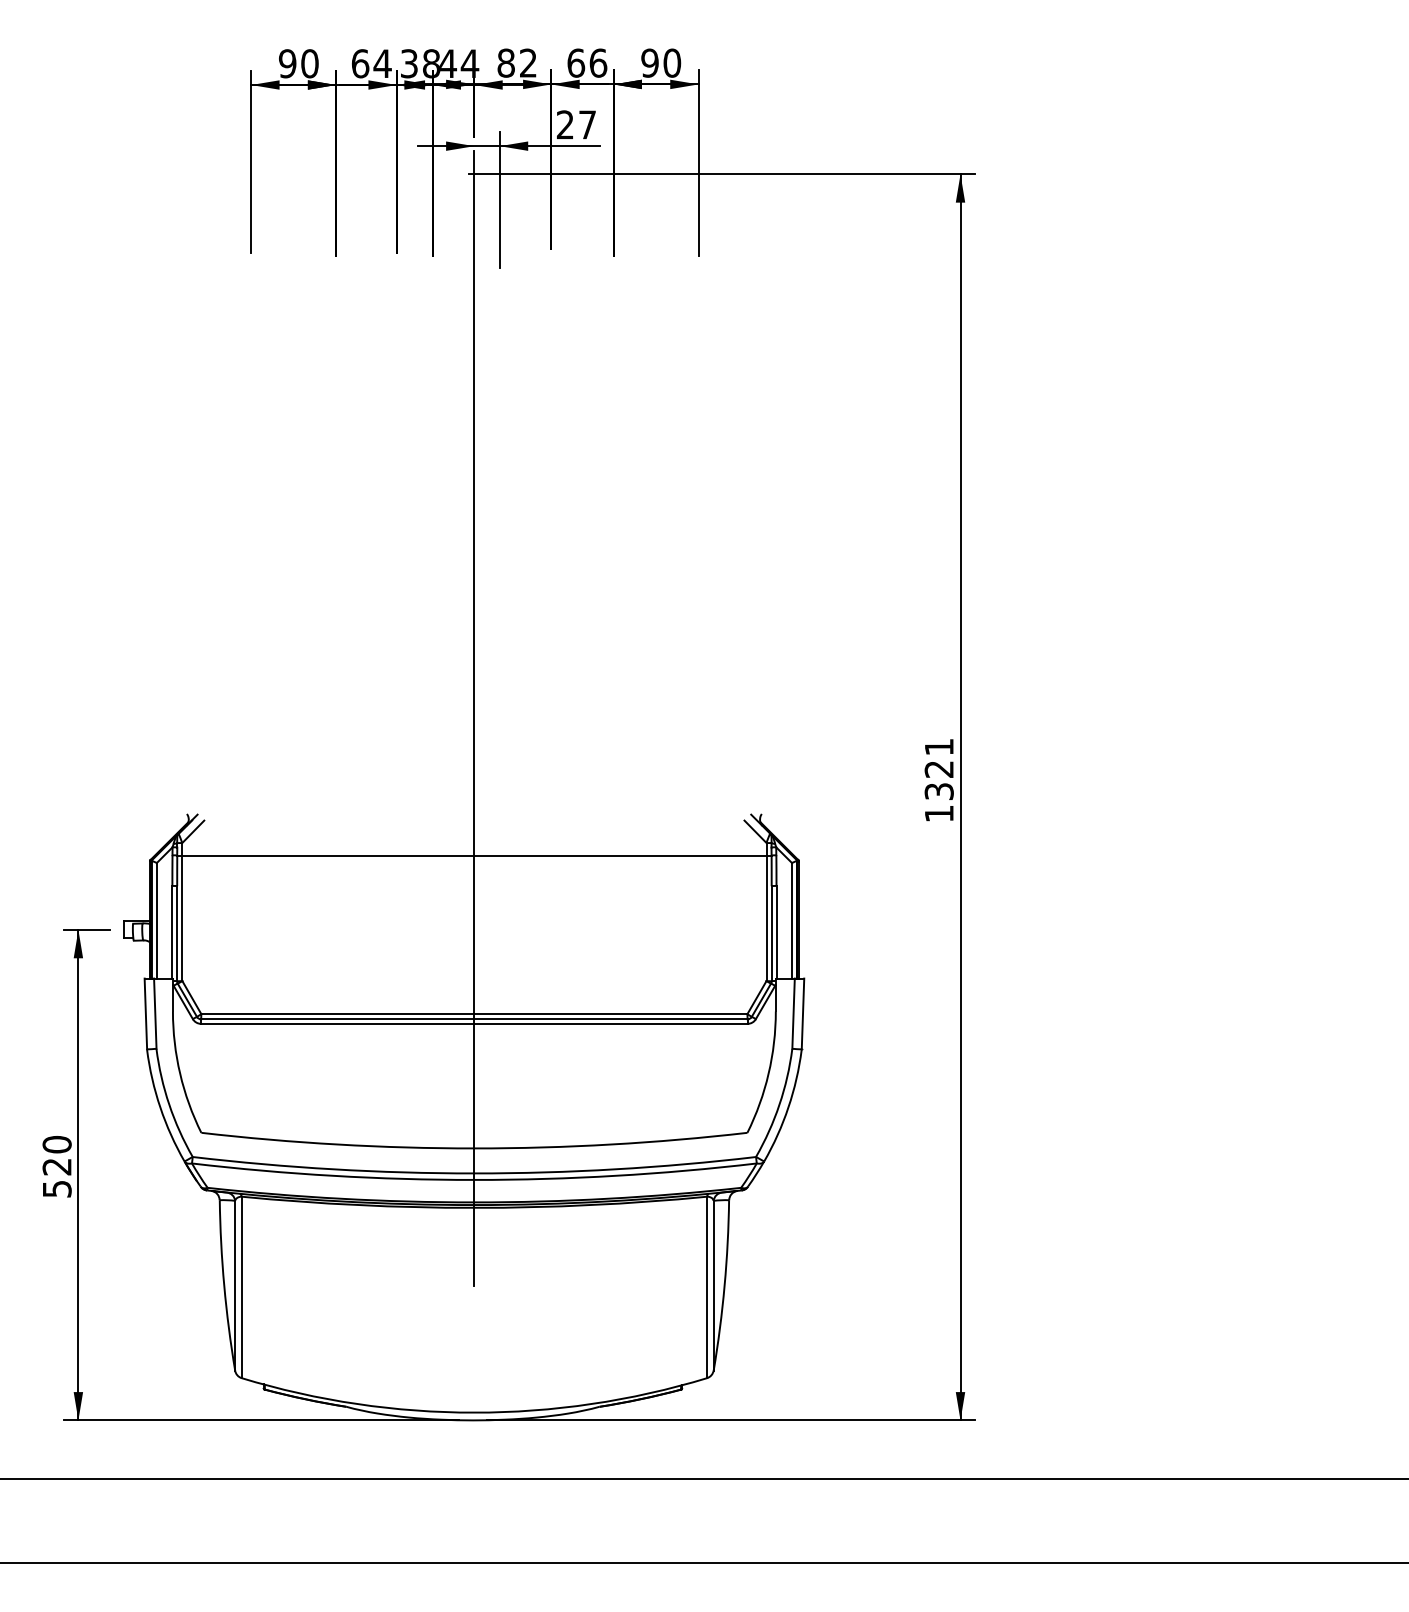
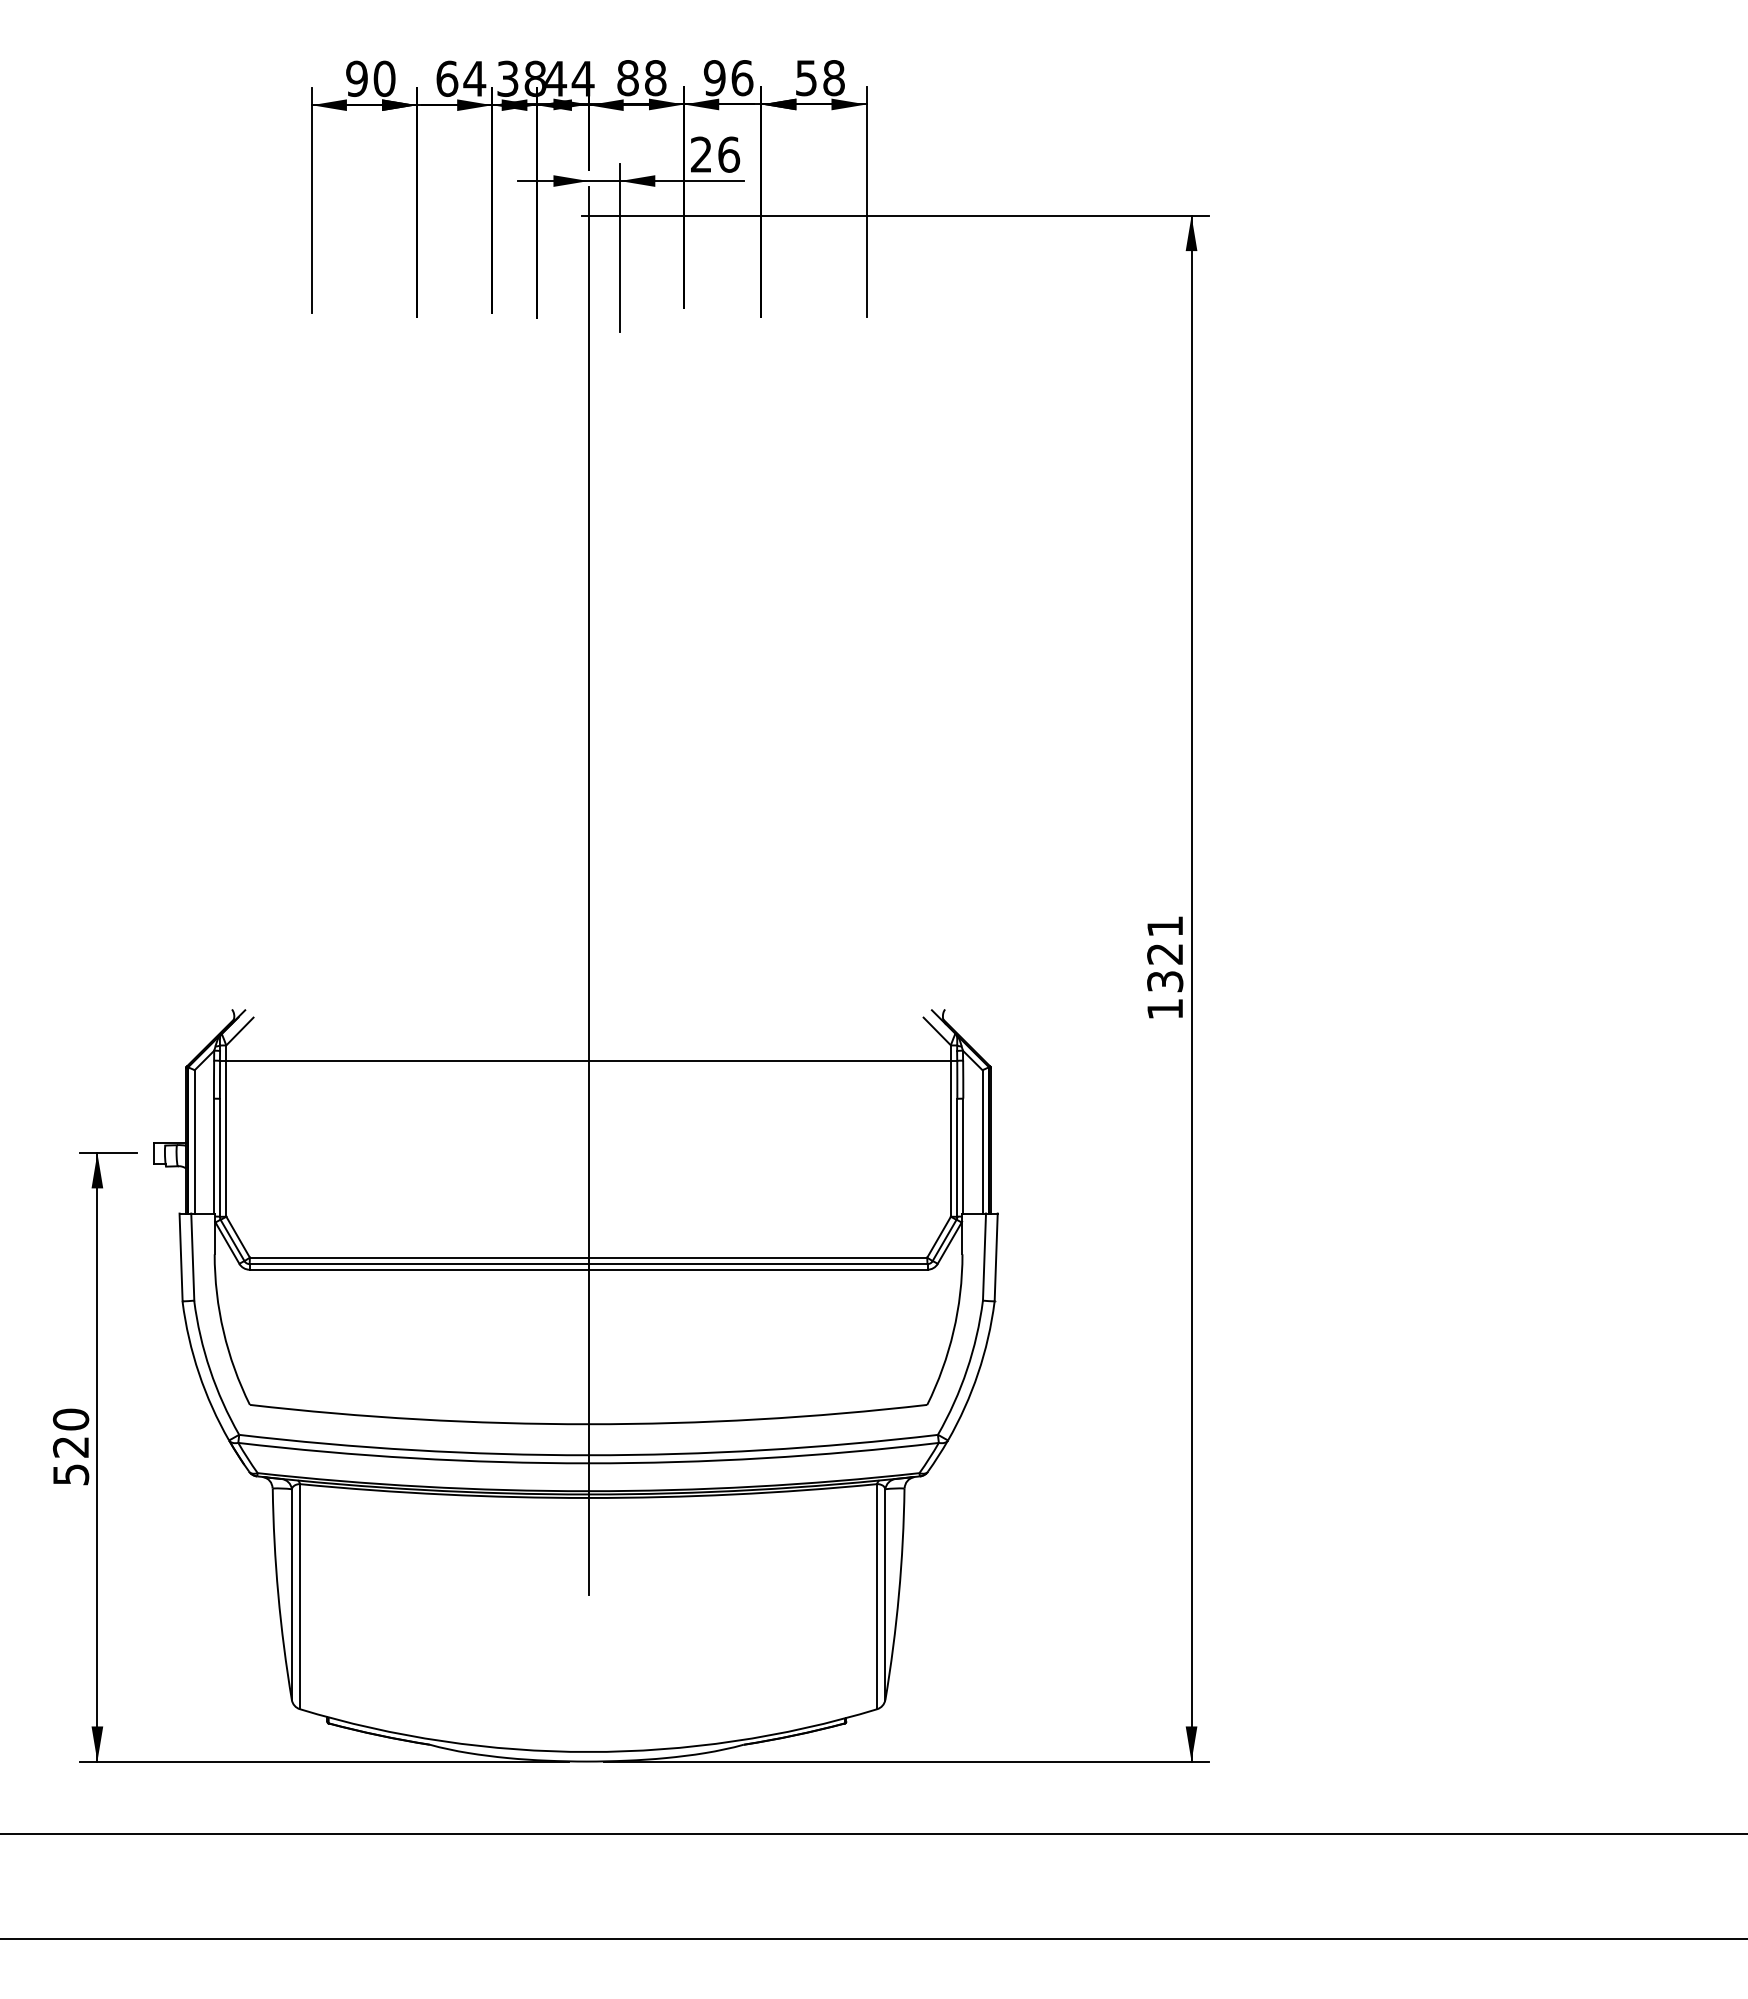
text: (528, 63) -> (655, 78), 82 -> 88
text: (575, 63) -> (714, 78), 66 -> 96
text: (660, 63) -> (819, 78), 90 -> 58
text: (588, 124) -> (729, 154), 27 -> 26

